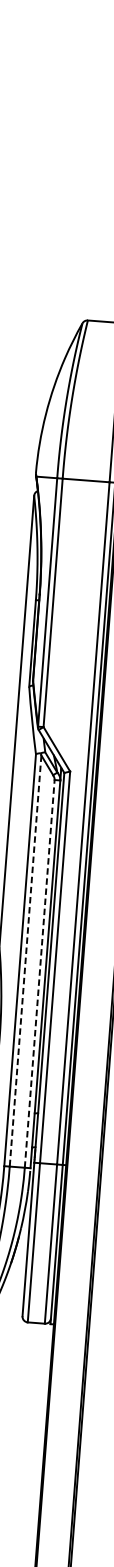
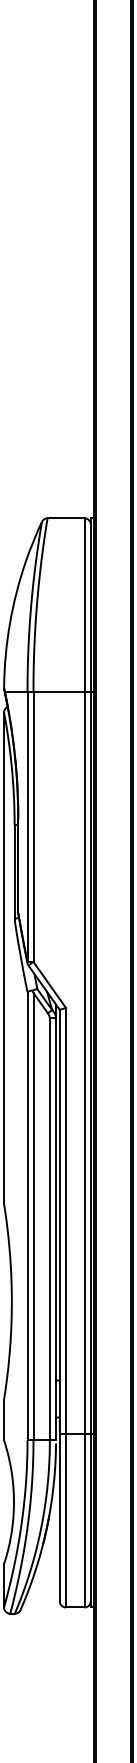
line: (25, 960) -> (33, 1216), dashed -> solid
line: (39, 973) -> (49, 1228), dashed -> solid

